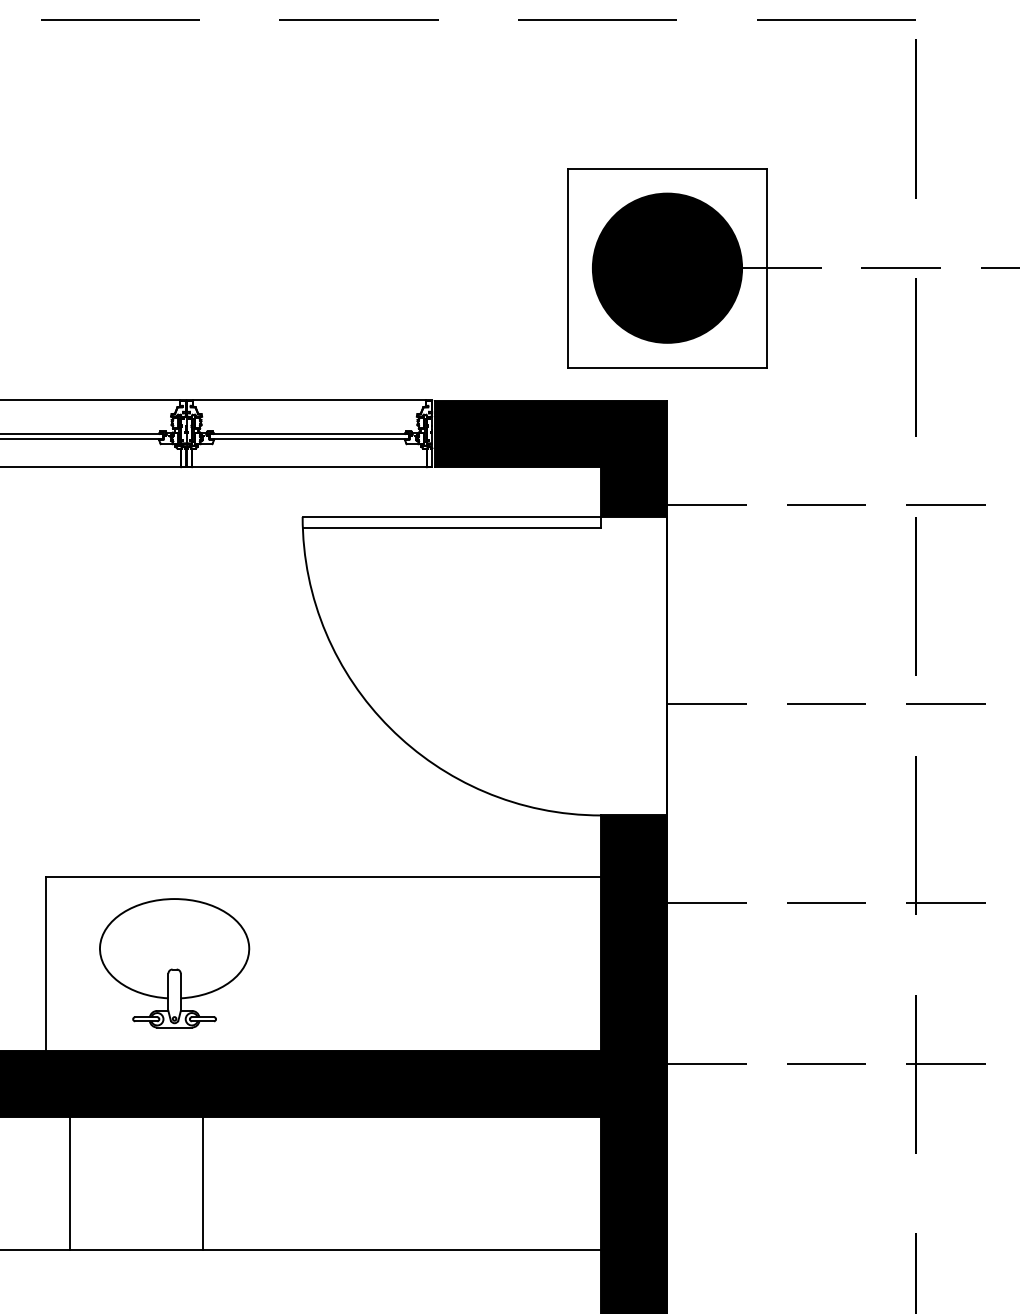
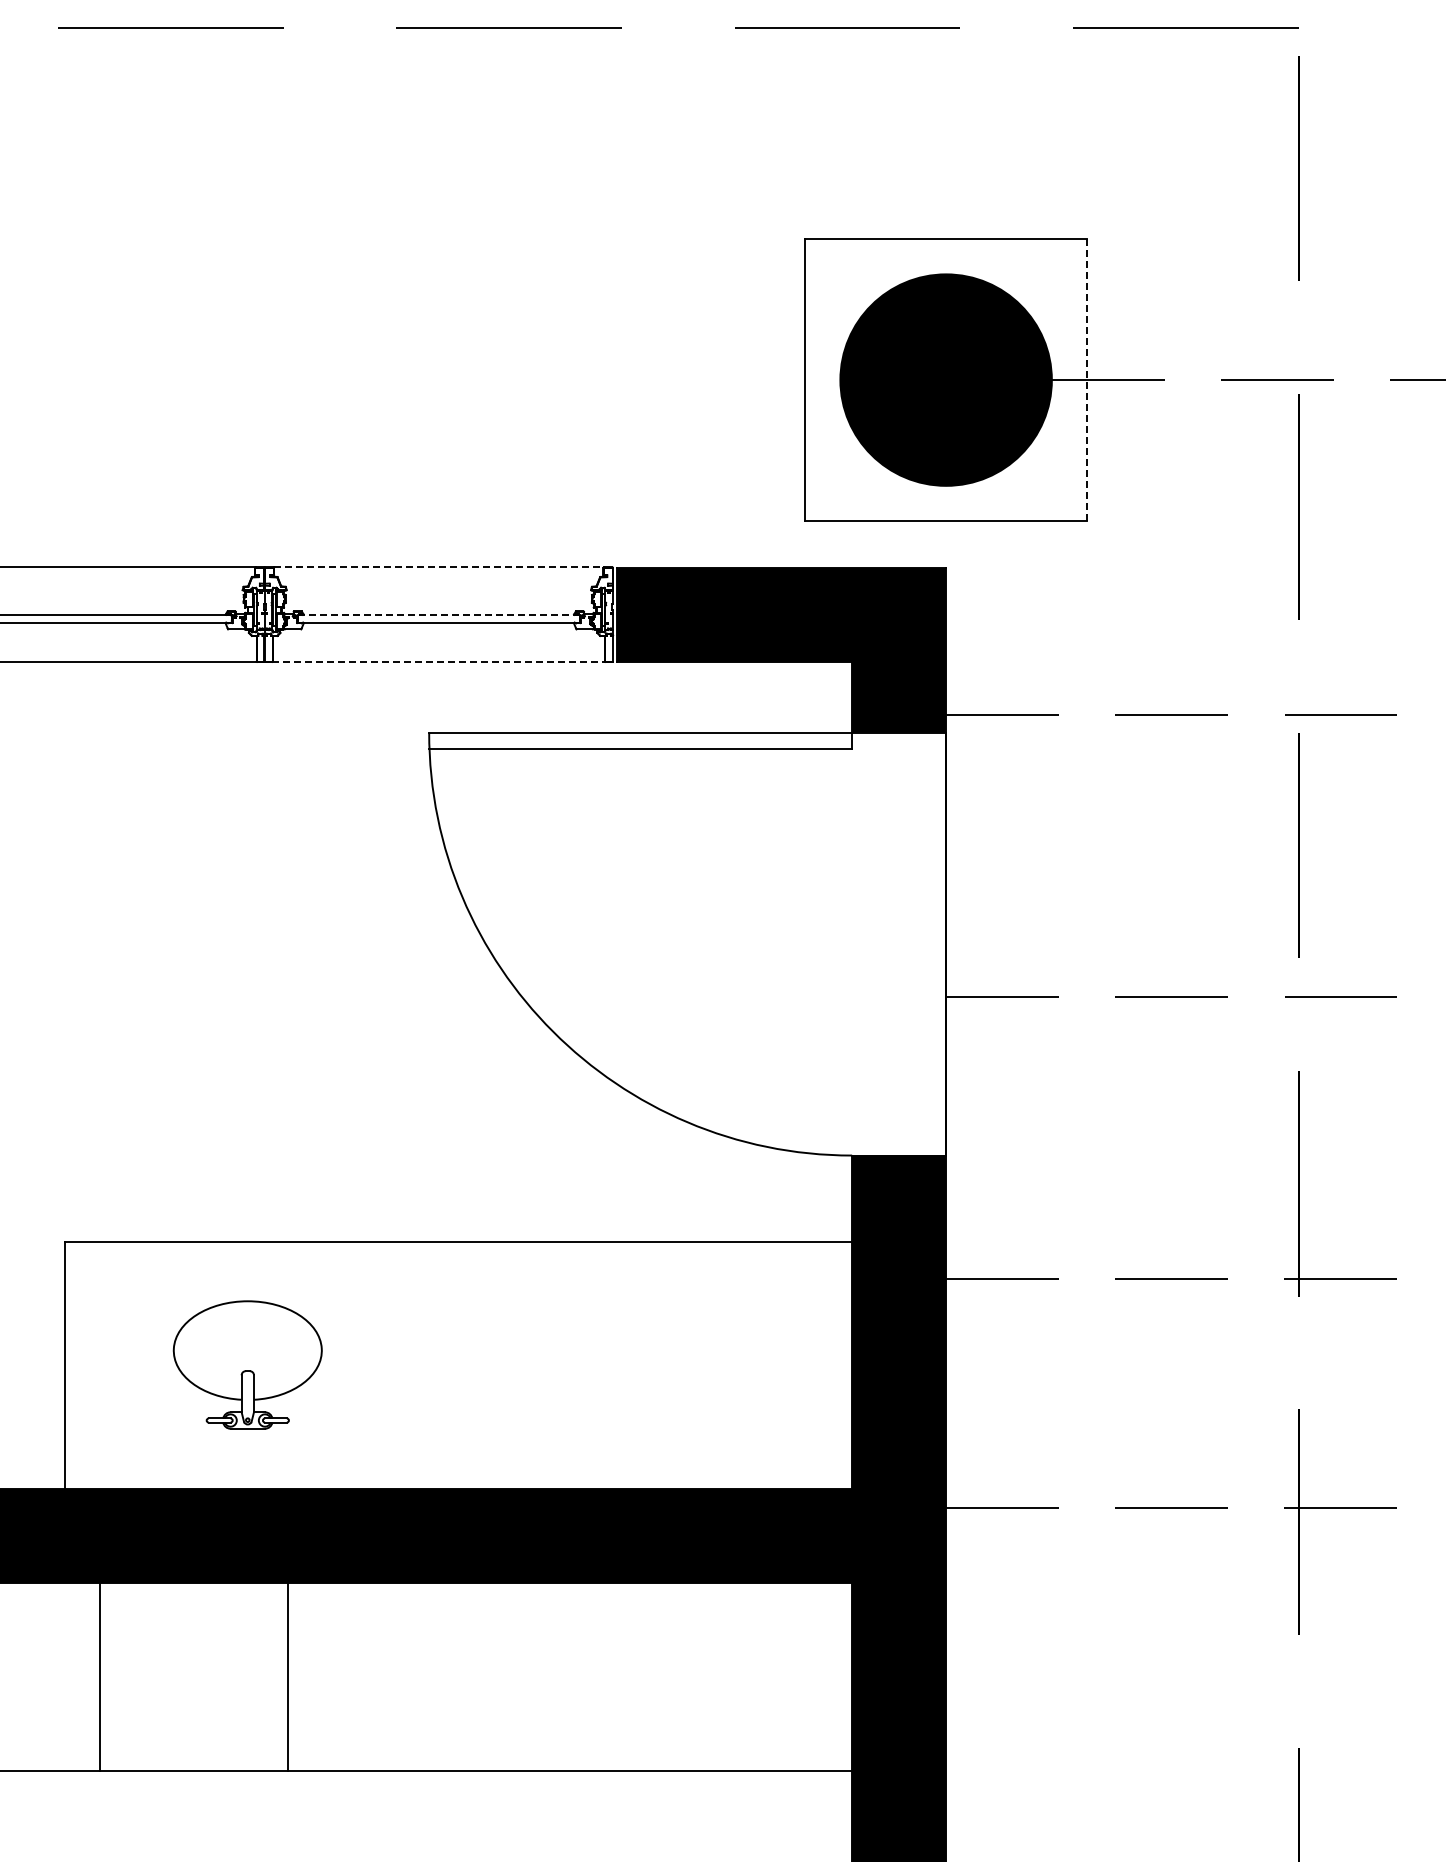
line: (767, 268) -> (1087, 380), solid -> dashed
line: (309, 400) -> (439, 567), solid -> dashed
line: (309, 434) -> (439, 615), solid -> dashed
line: (309, 467) -> (439, 662), solid -> dashed
part: (174, 962) -> (247, 1364), size x0.7

